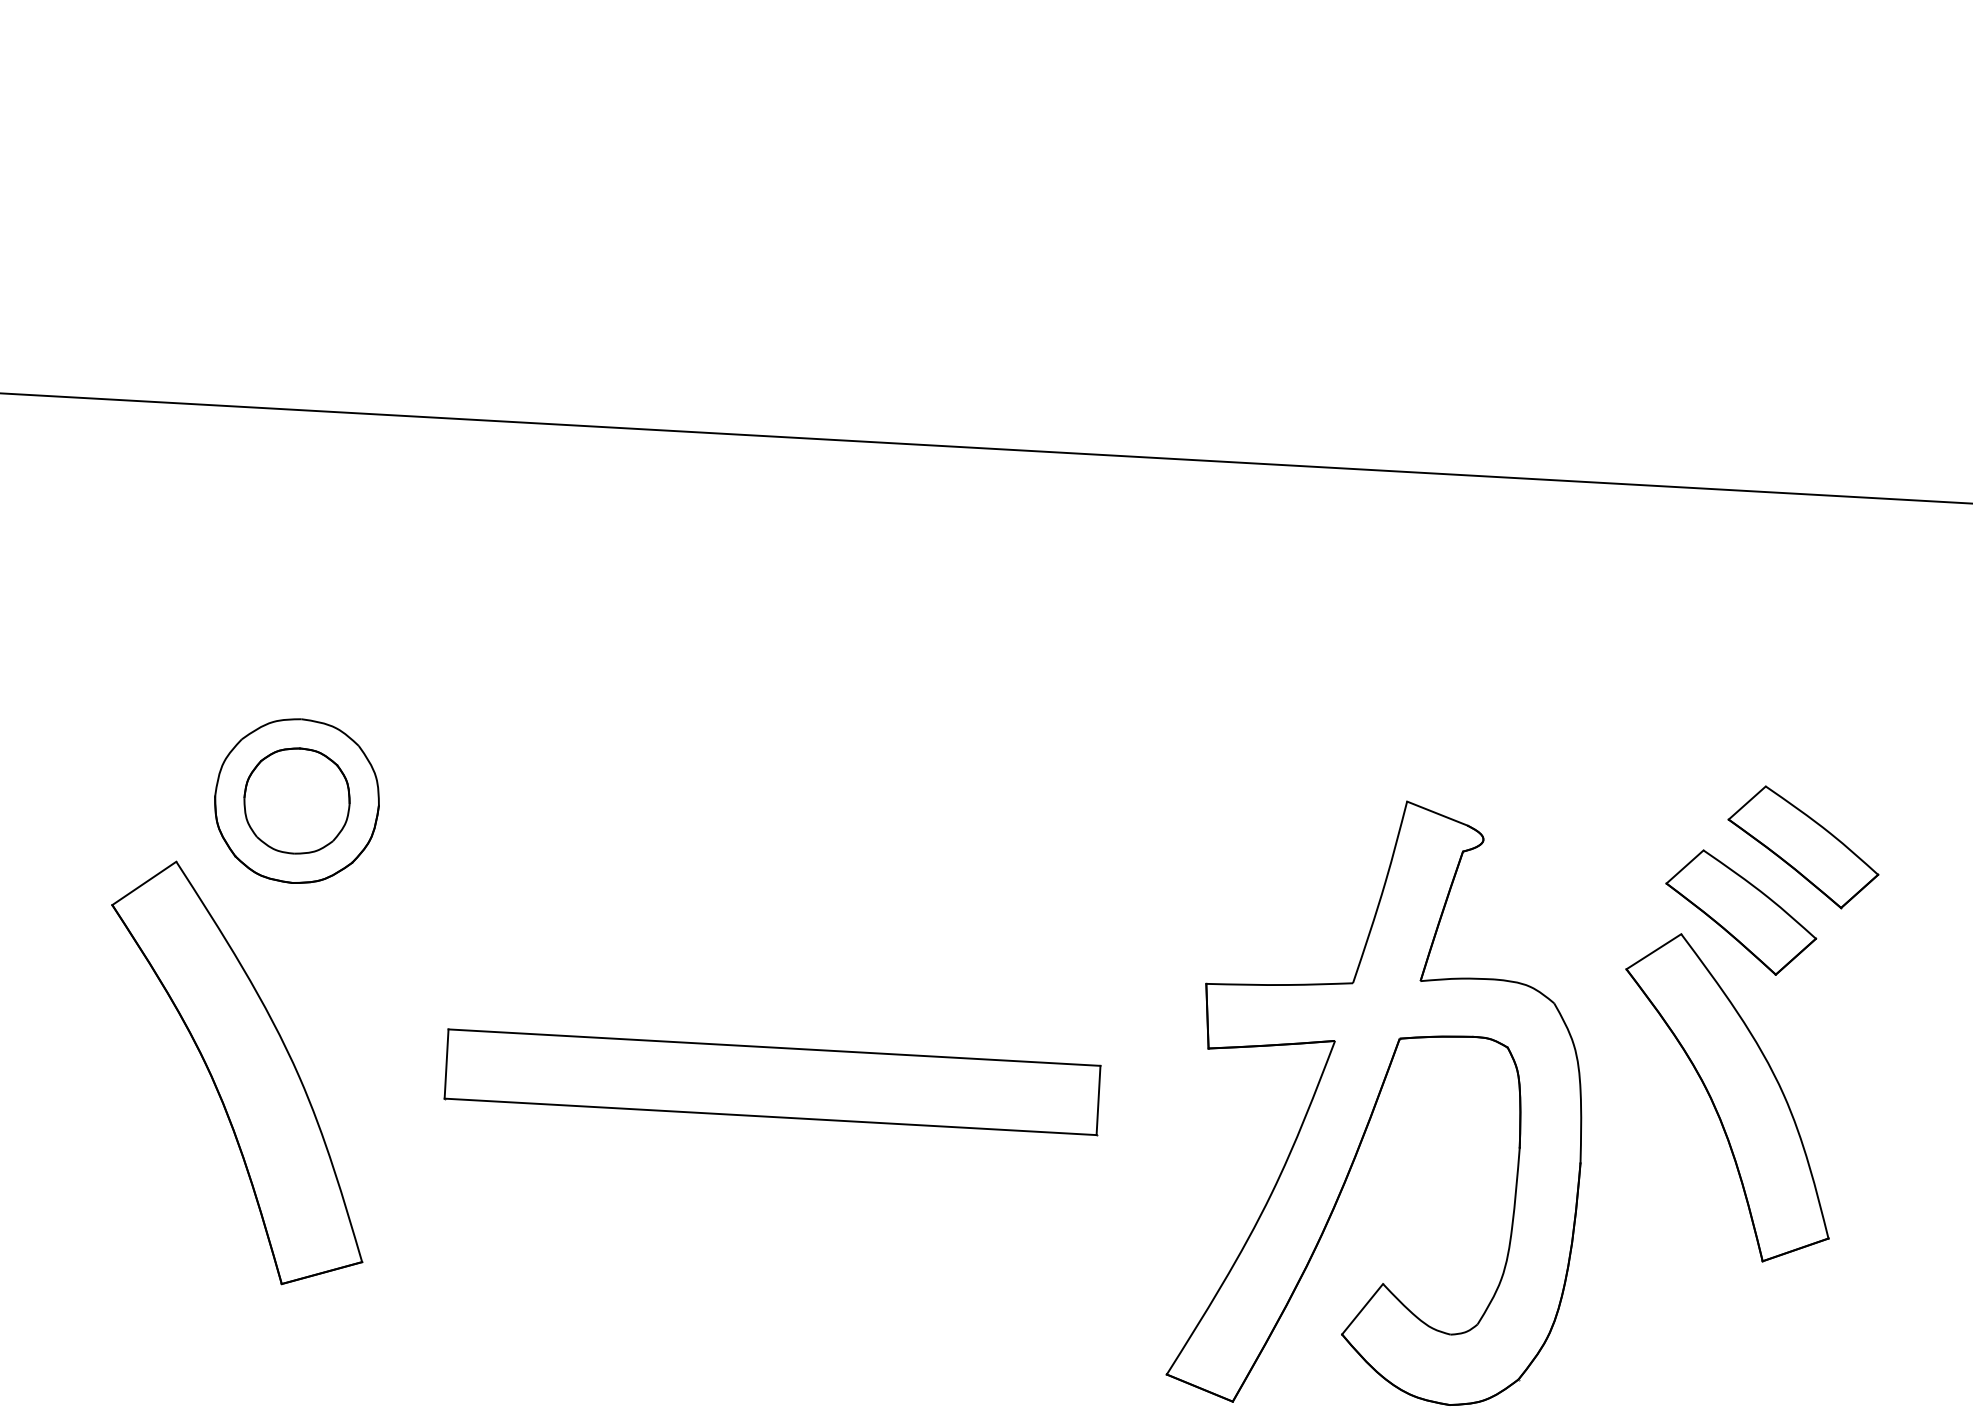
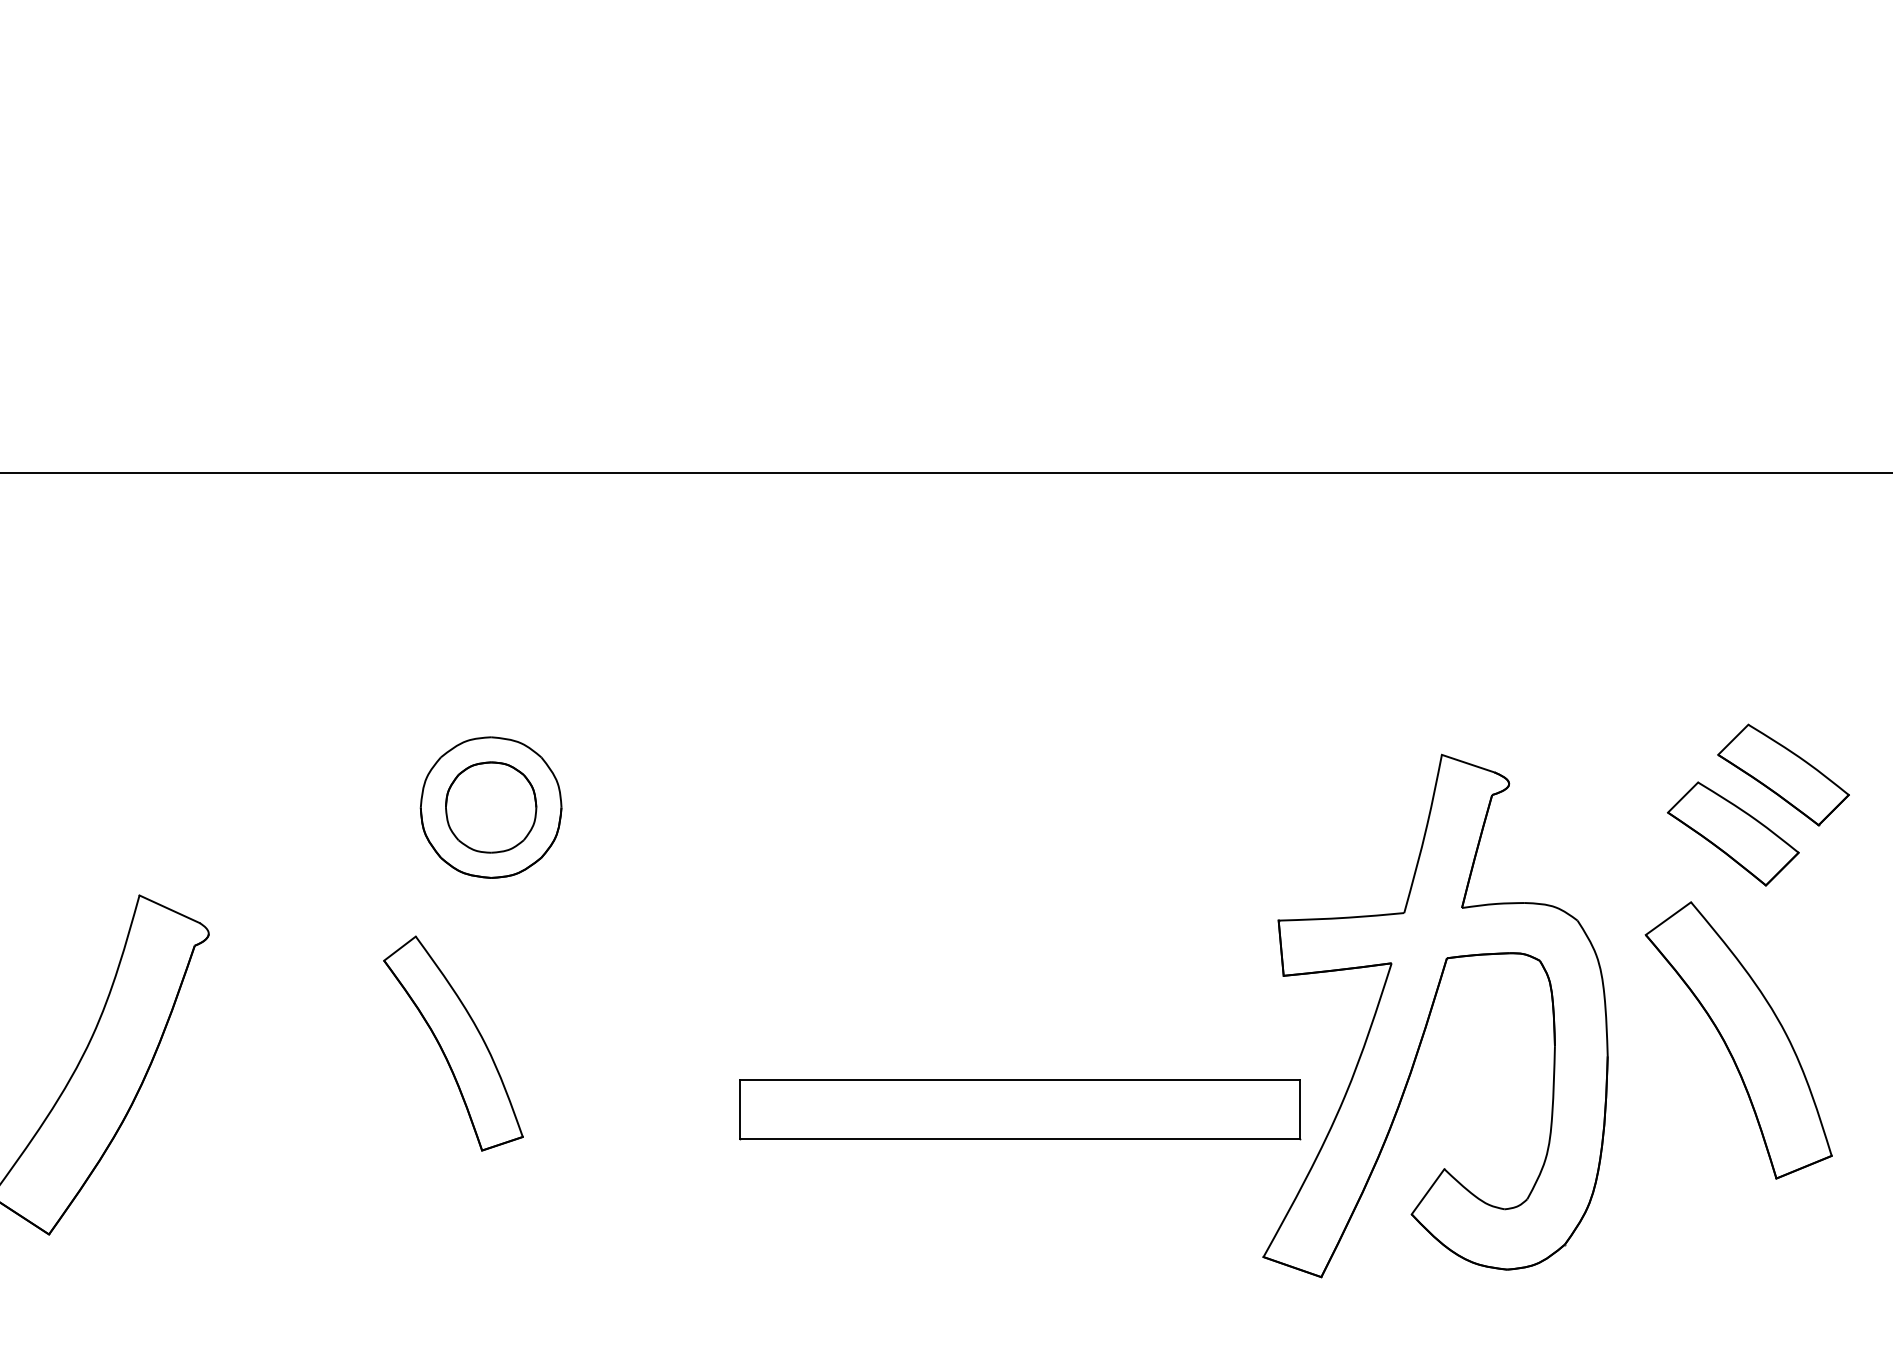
part: (237, 1073) -> (453, 1043), size x0.6
part: (773, 1082) -> (1020, 1109), moved
part: (1727, 1098) -> (1738, 1040), moved

